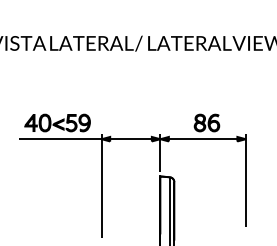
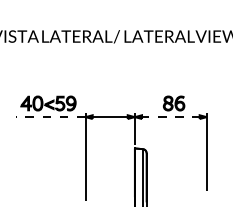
line: (60, 139) -> (50, 117), solid -> dashed
line: (203, 139) -> (171, 117), solid -> dashed

